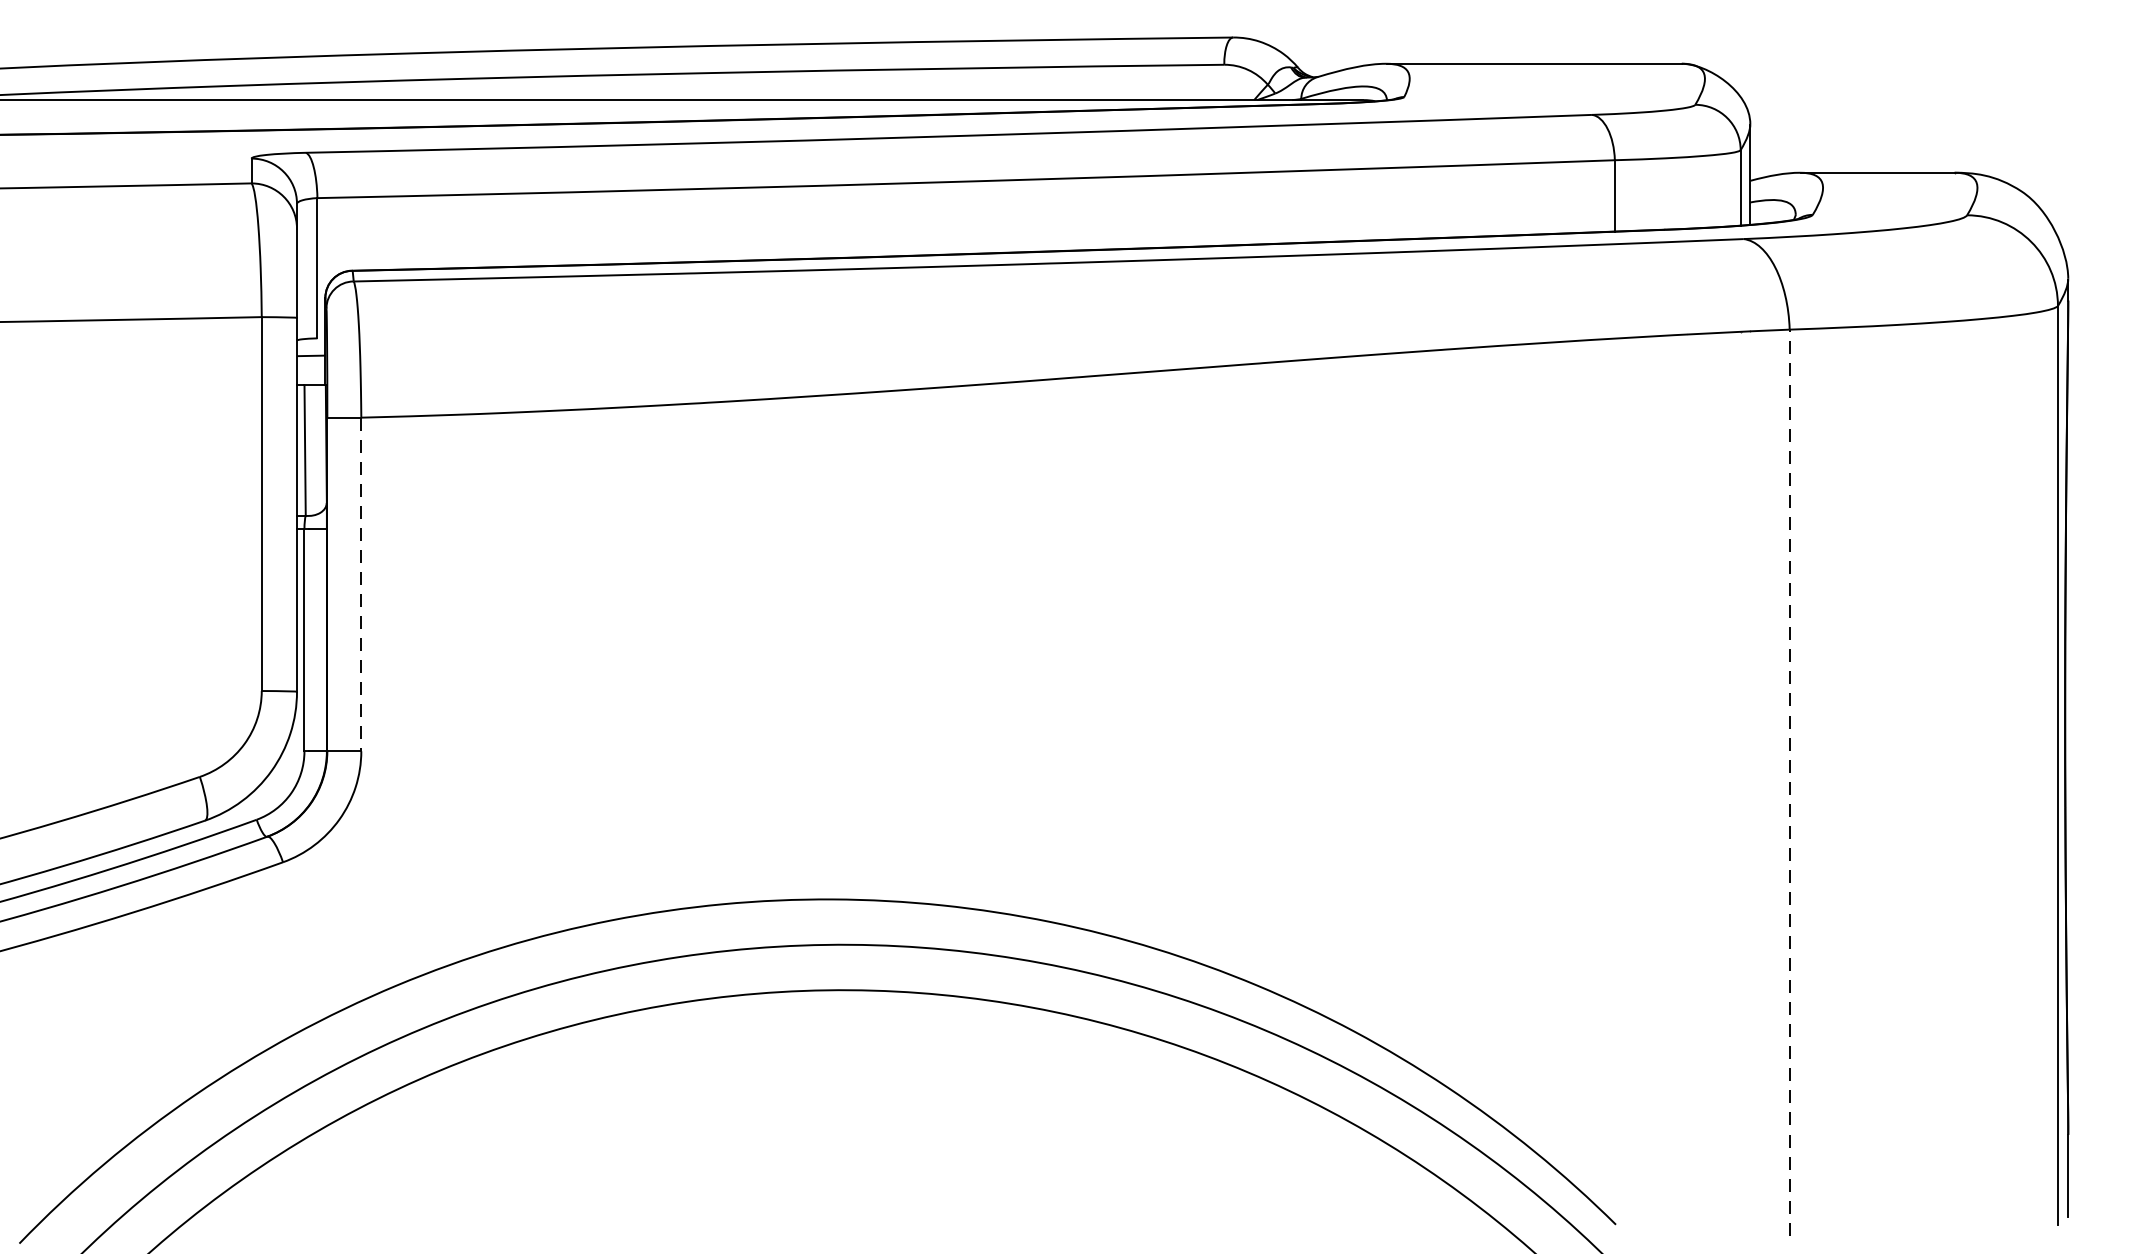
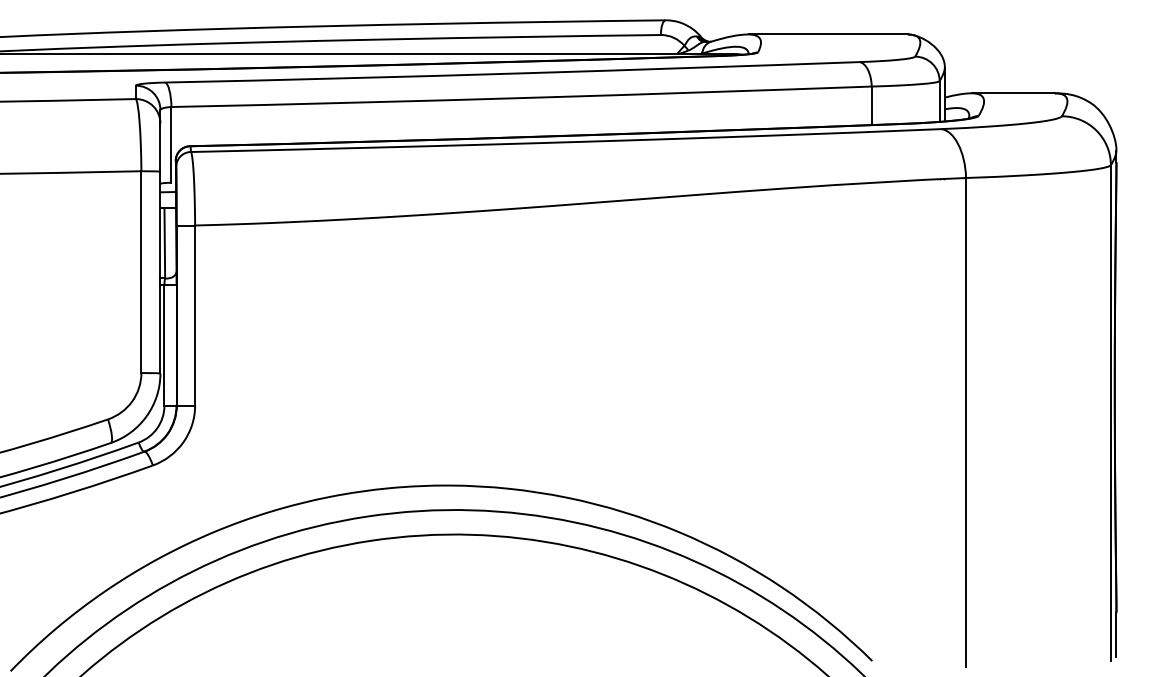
line: (361, 586) -> (195, 316), dashed -> solid
line: (1790, 782) -> (966, 422), dashed -> solid

